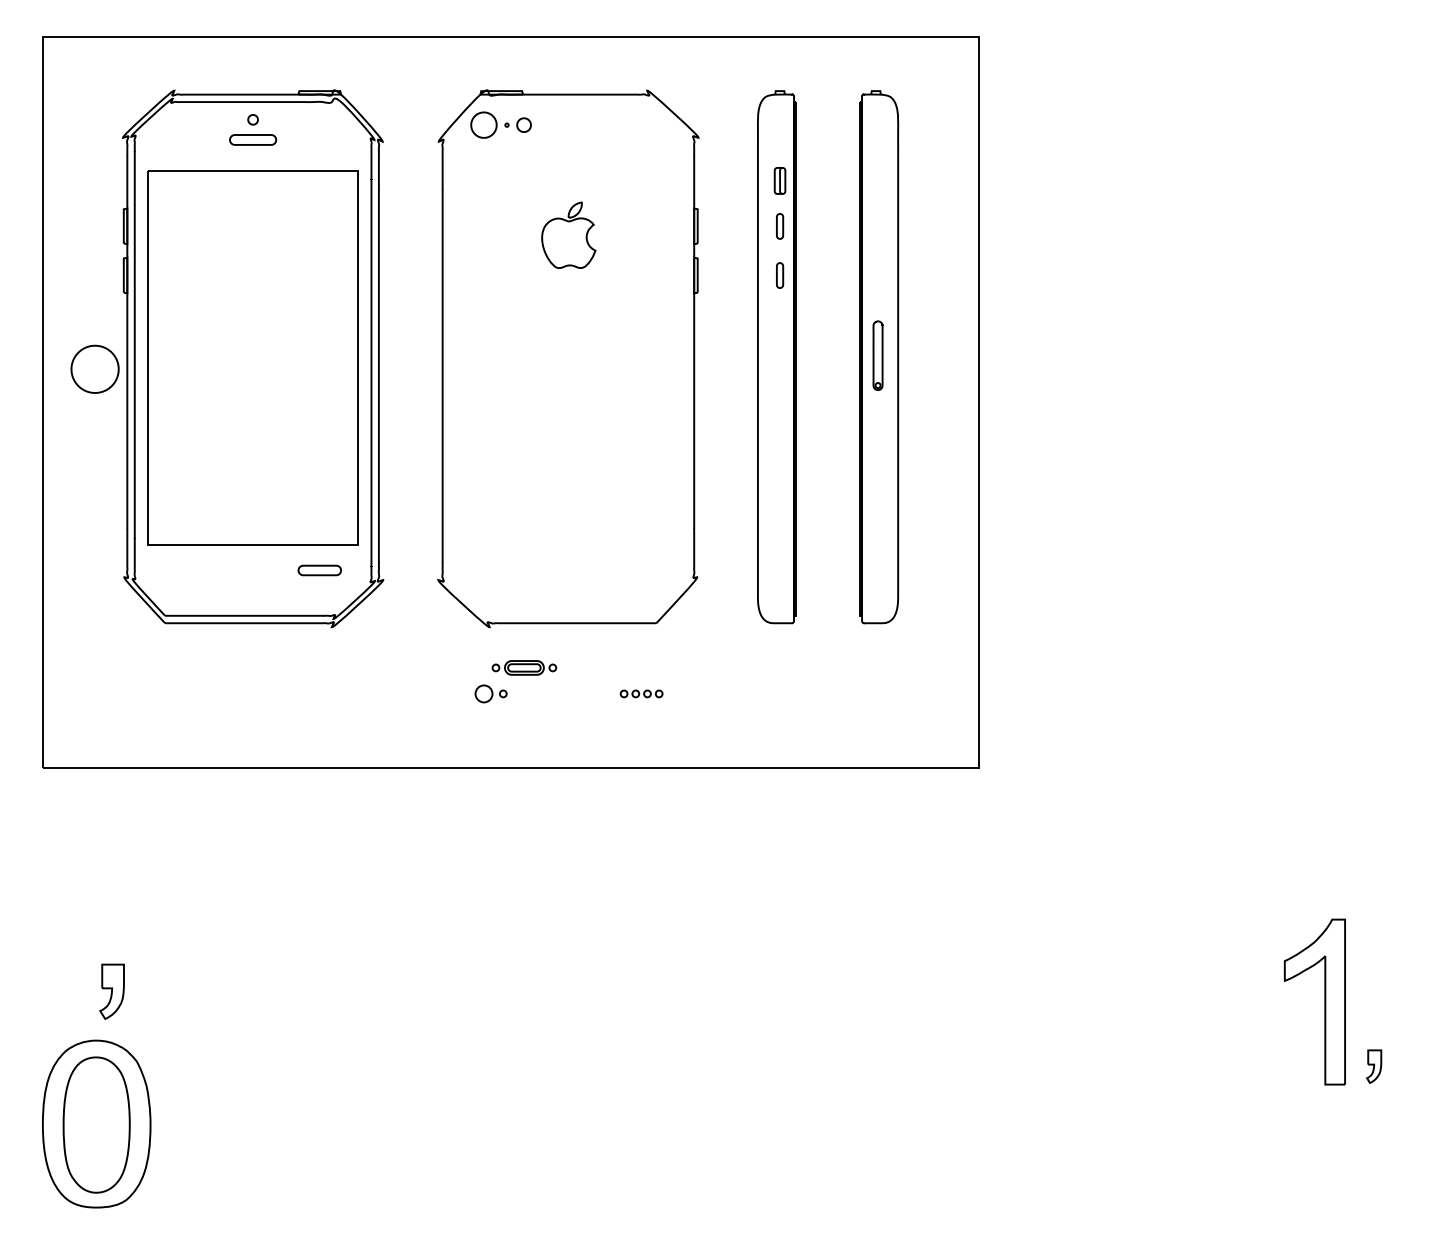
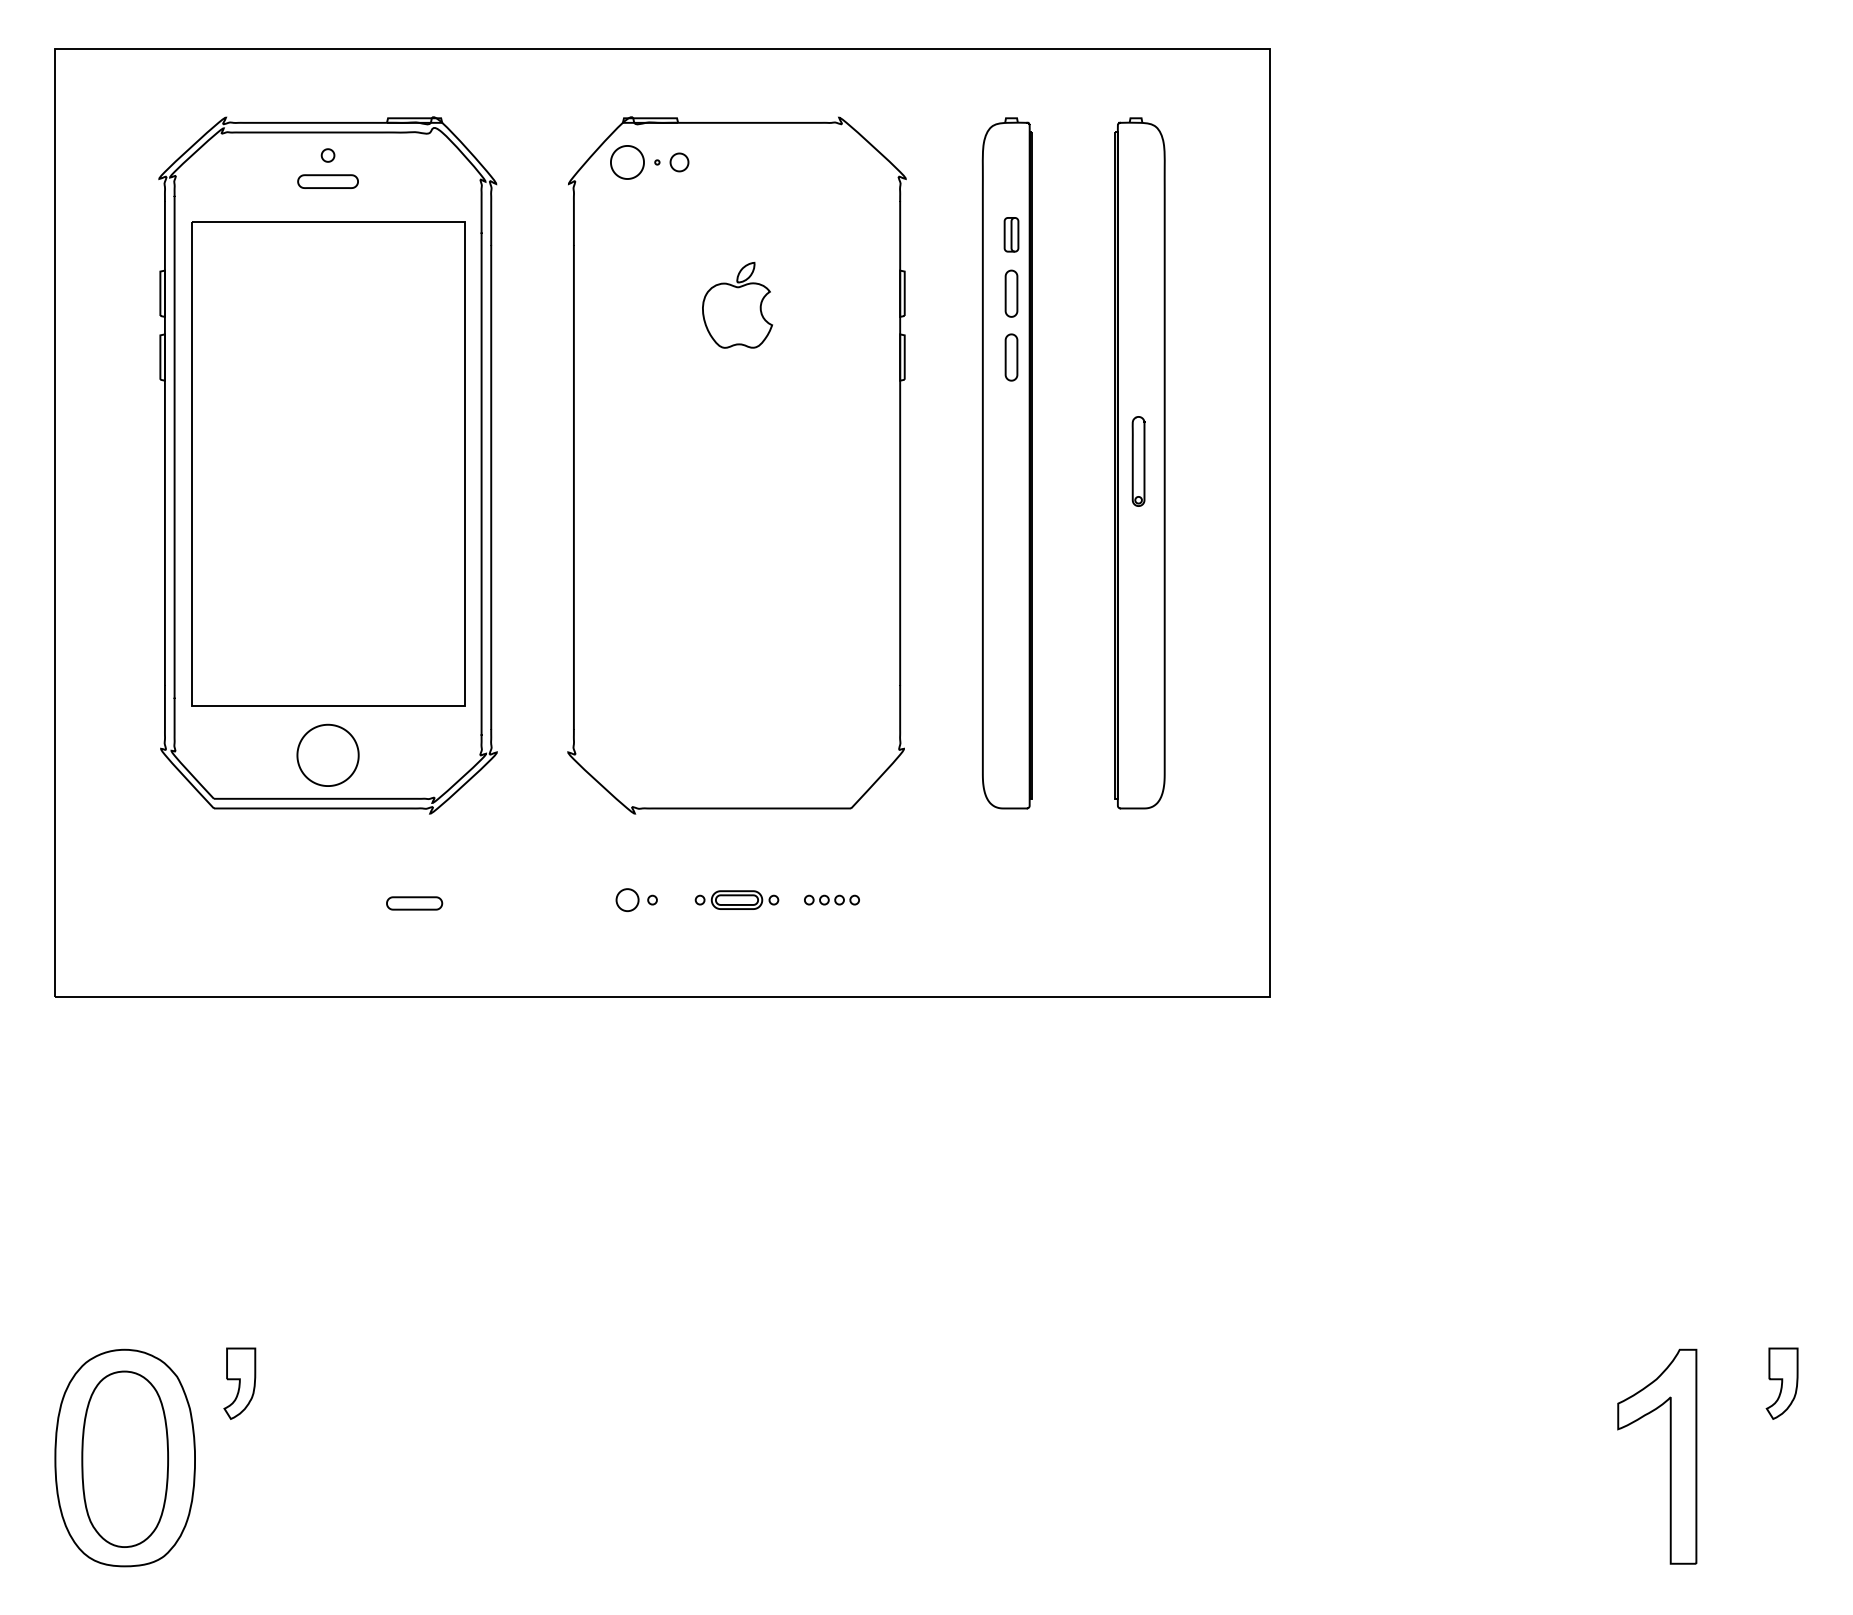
part: (779, 226) -> (1010, 293), size x1.43
part: (779, 275) -> (1010, 357), size x1.43
part: (94, 368) -> (327, 754), moved
part: (319, 570) -> (414, 903), moved
part: (524, 667) -> (737, 899), moved
part: (111, 991) -> (239, 1383), moved
part: (1324, 1001) -> (1669, 1456), moved
part: (1373, 1066) -> (1781, 1383), size x1.67

